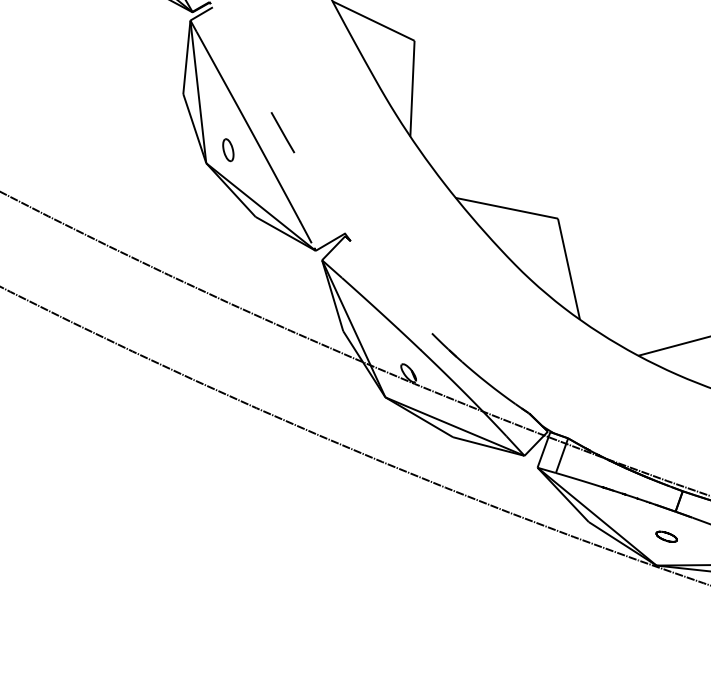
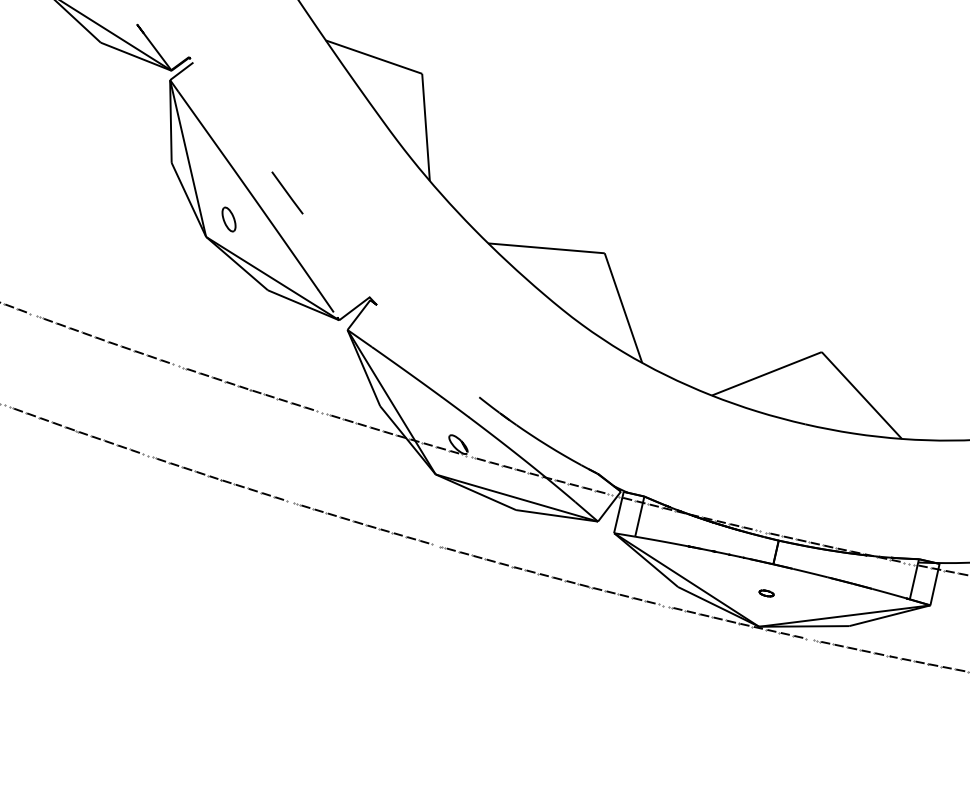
part: (666, 536) -> (766, 593), size x0.6

